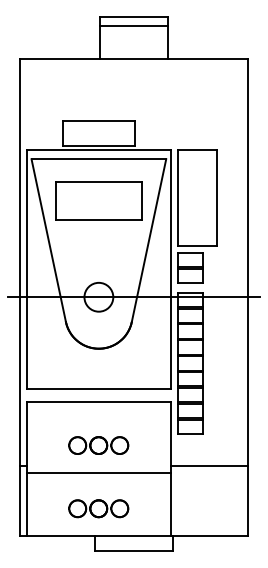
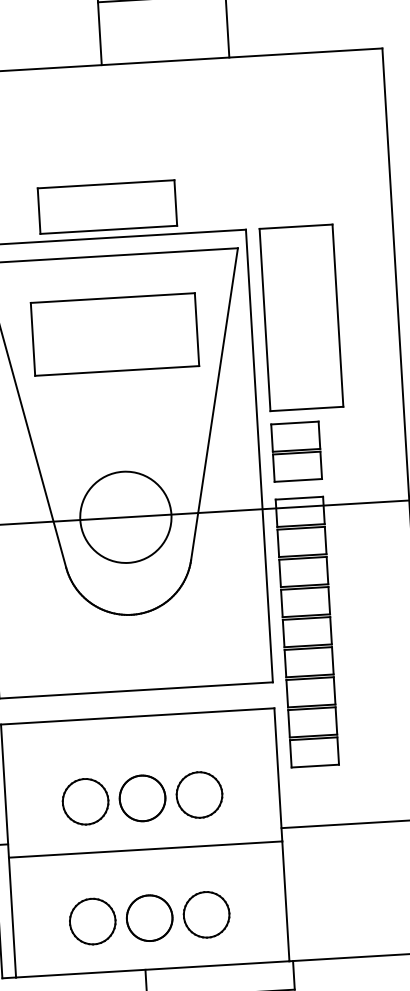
circle: (98, 297) -> (125, 517), size x1.67
part: (98, 445) -> (141, 798), size x1.43
part: (98, 508) -> (148, 917), size x1.43

